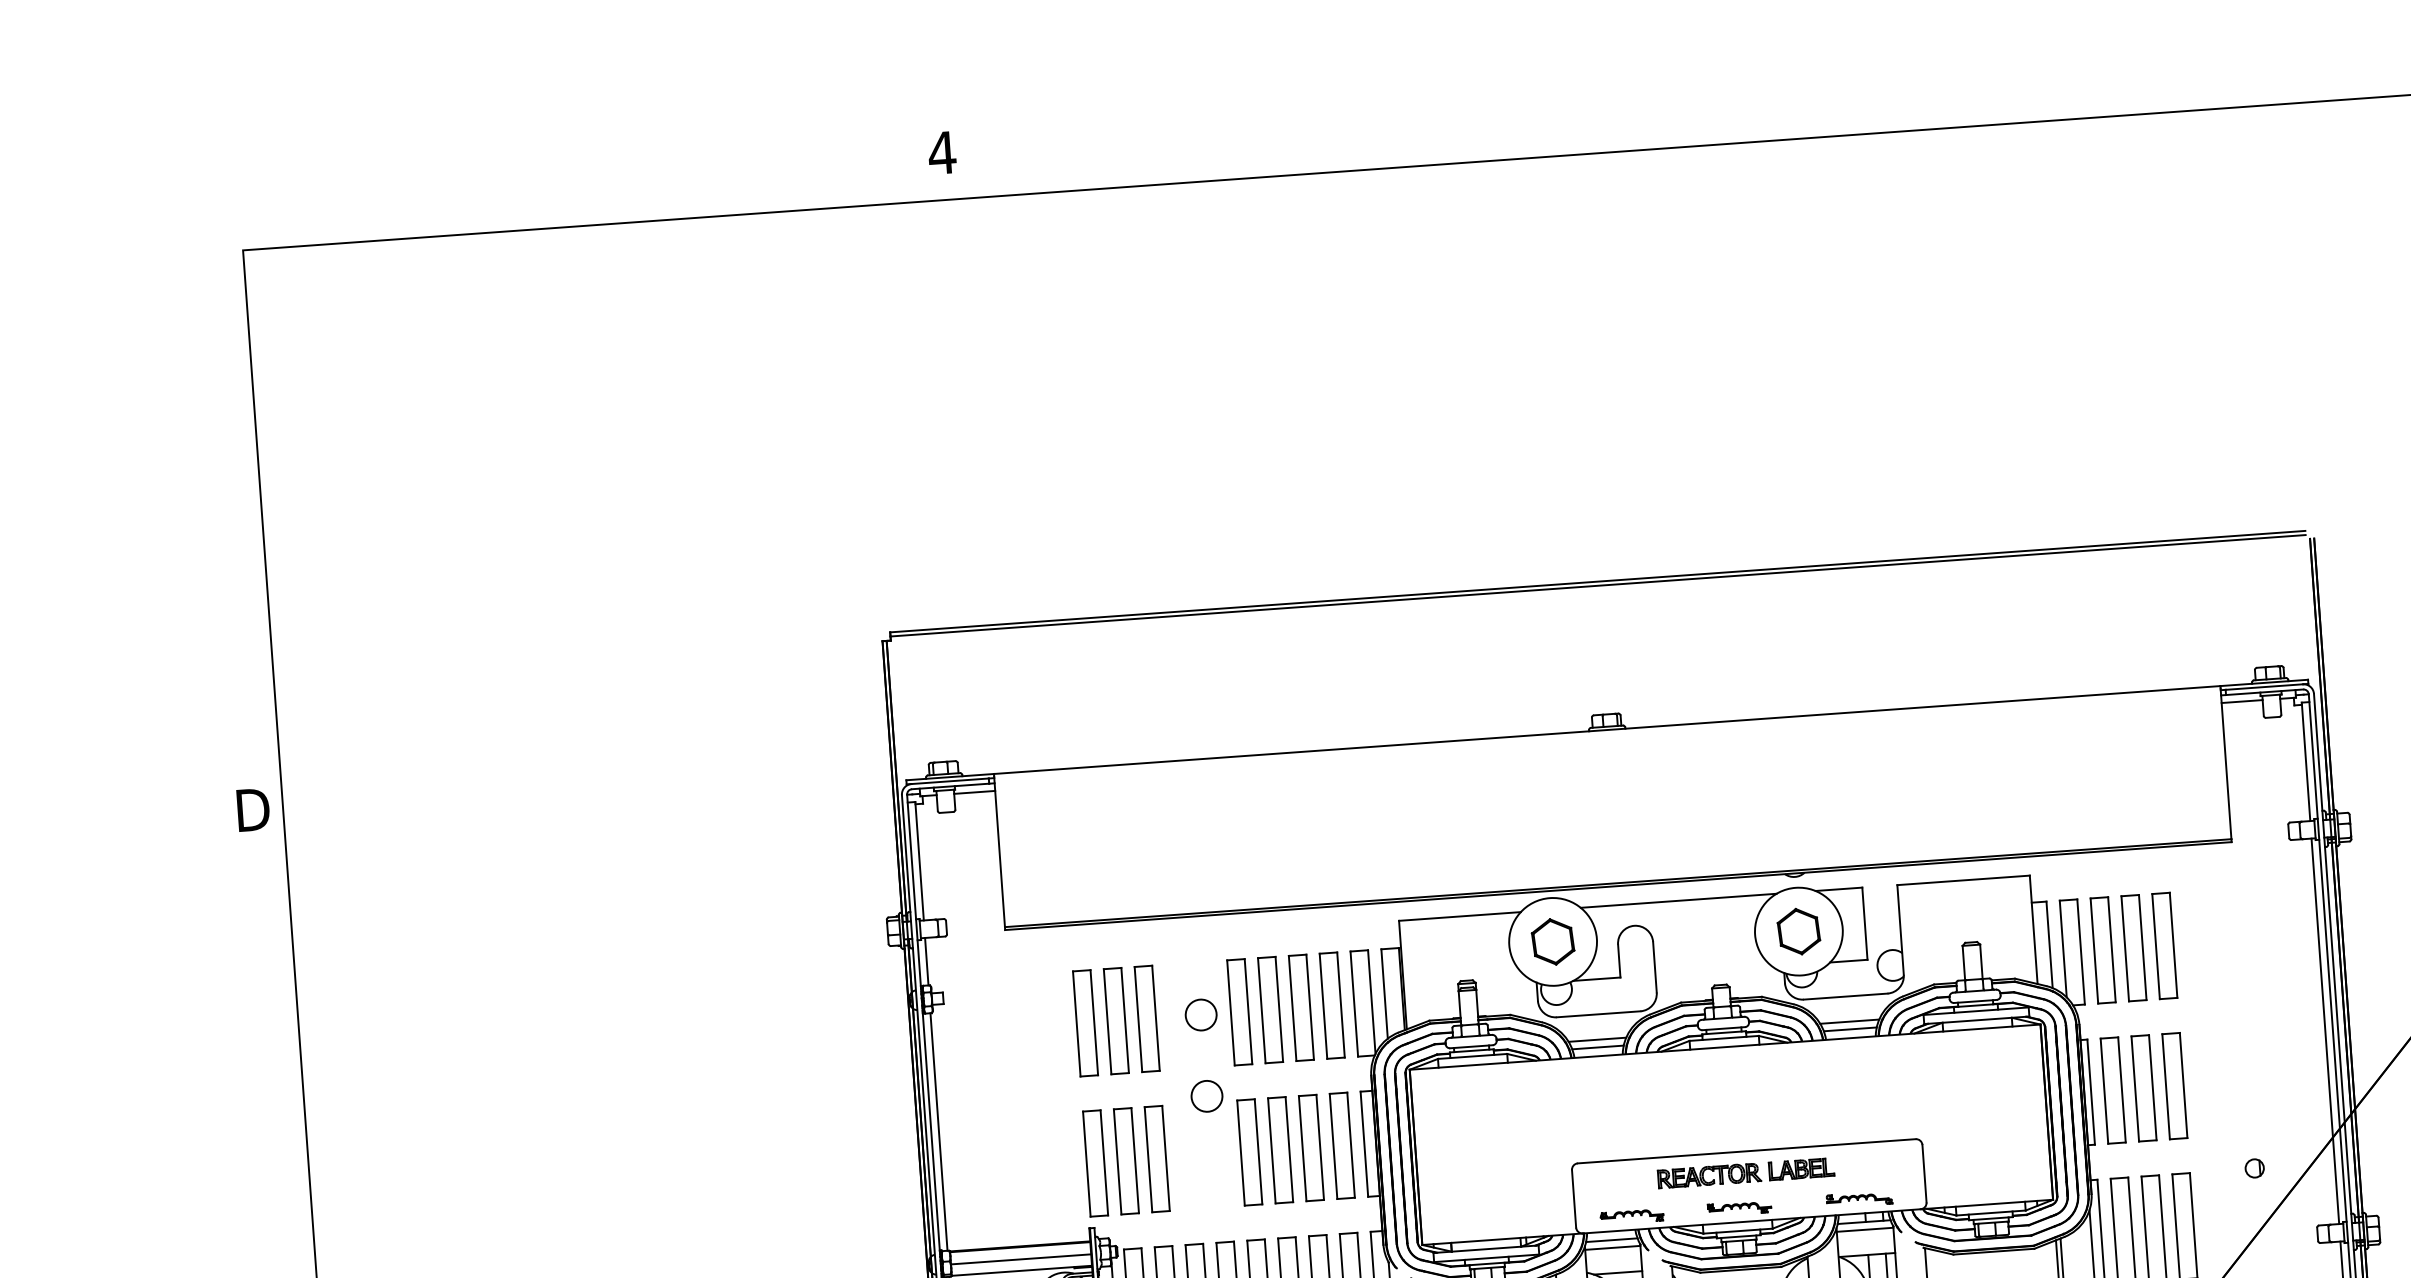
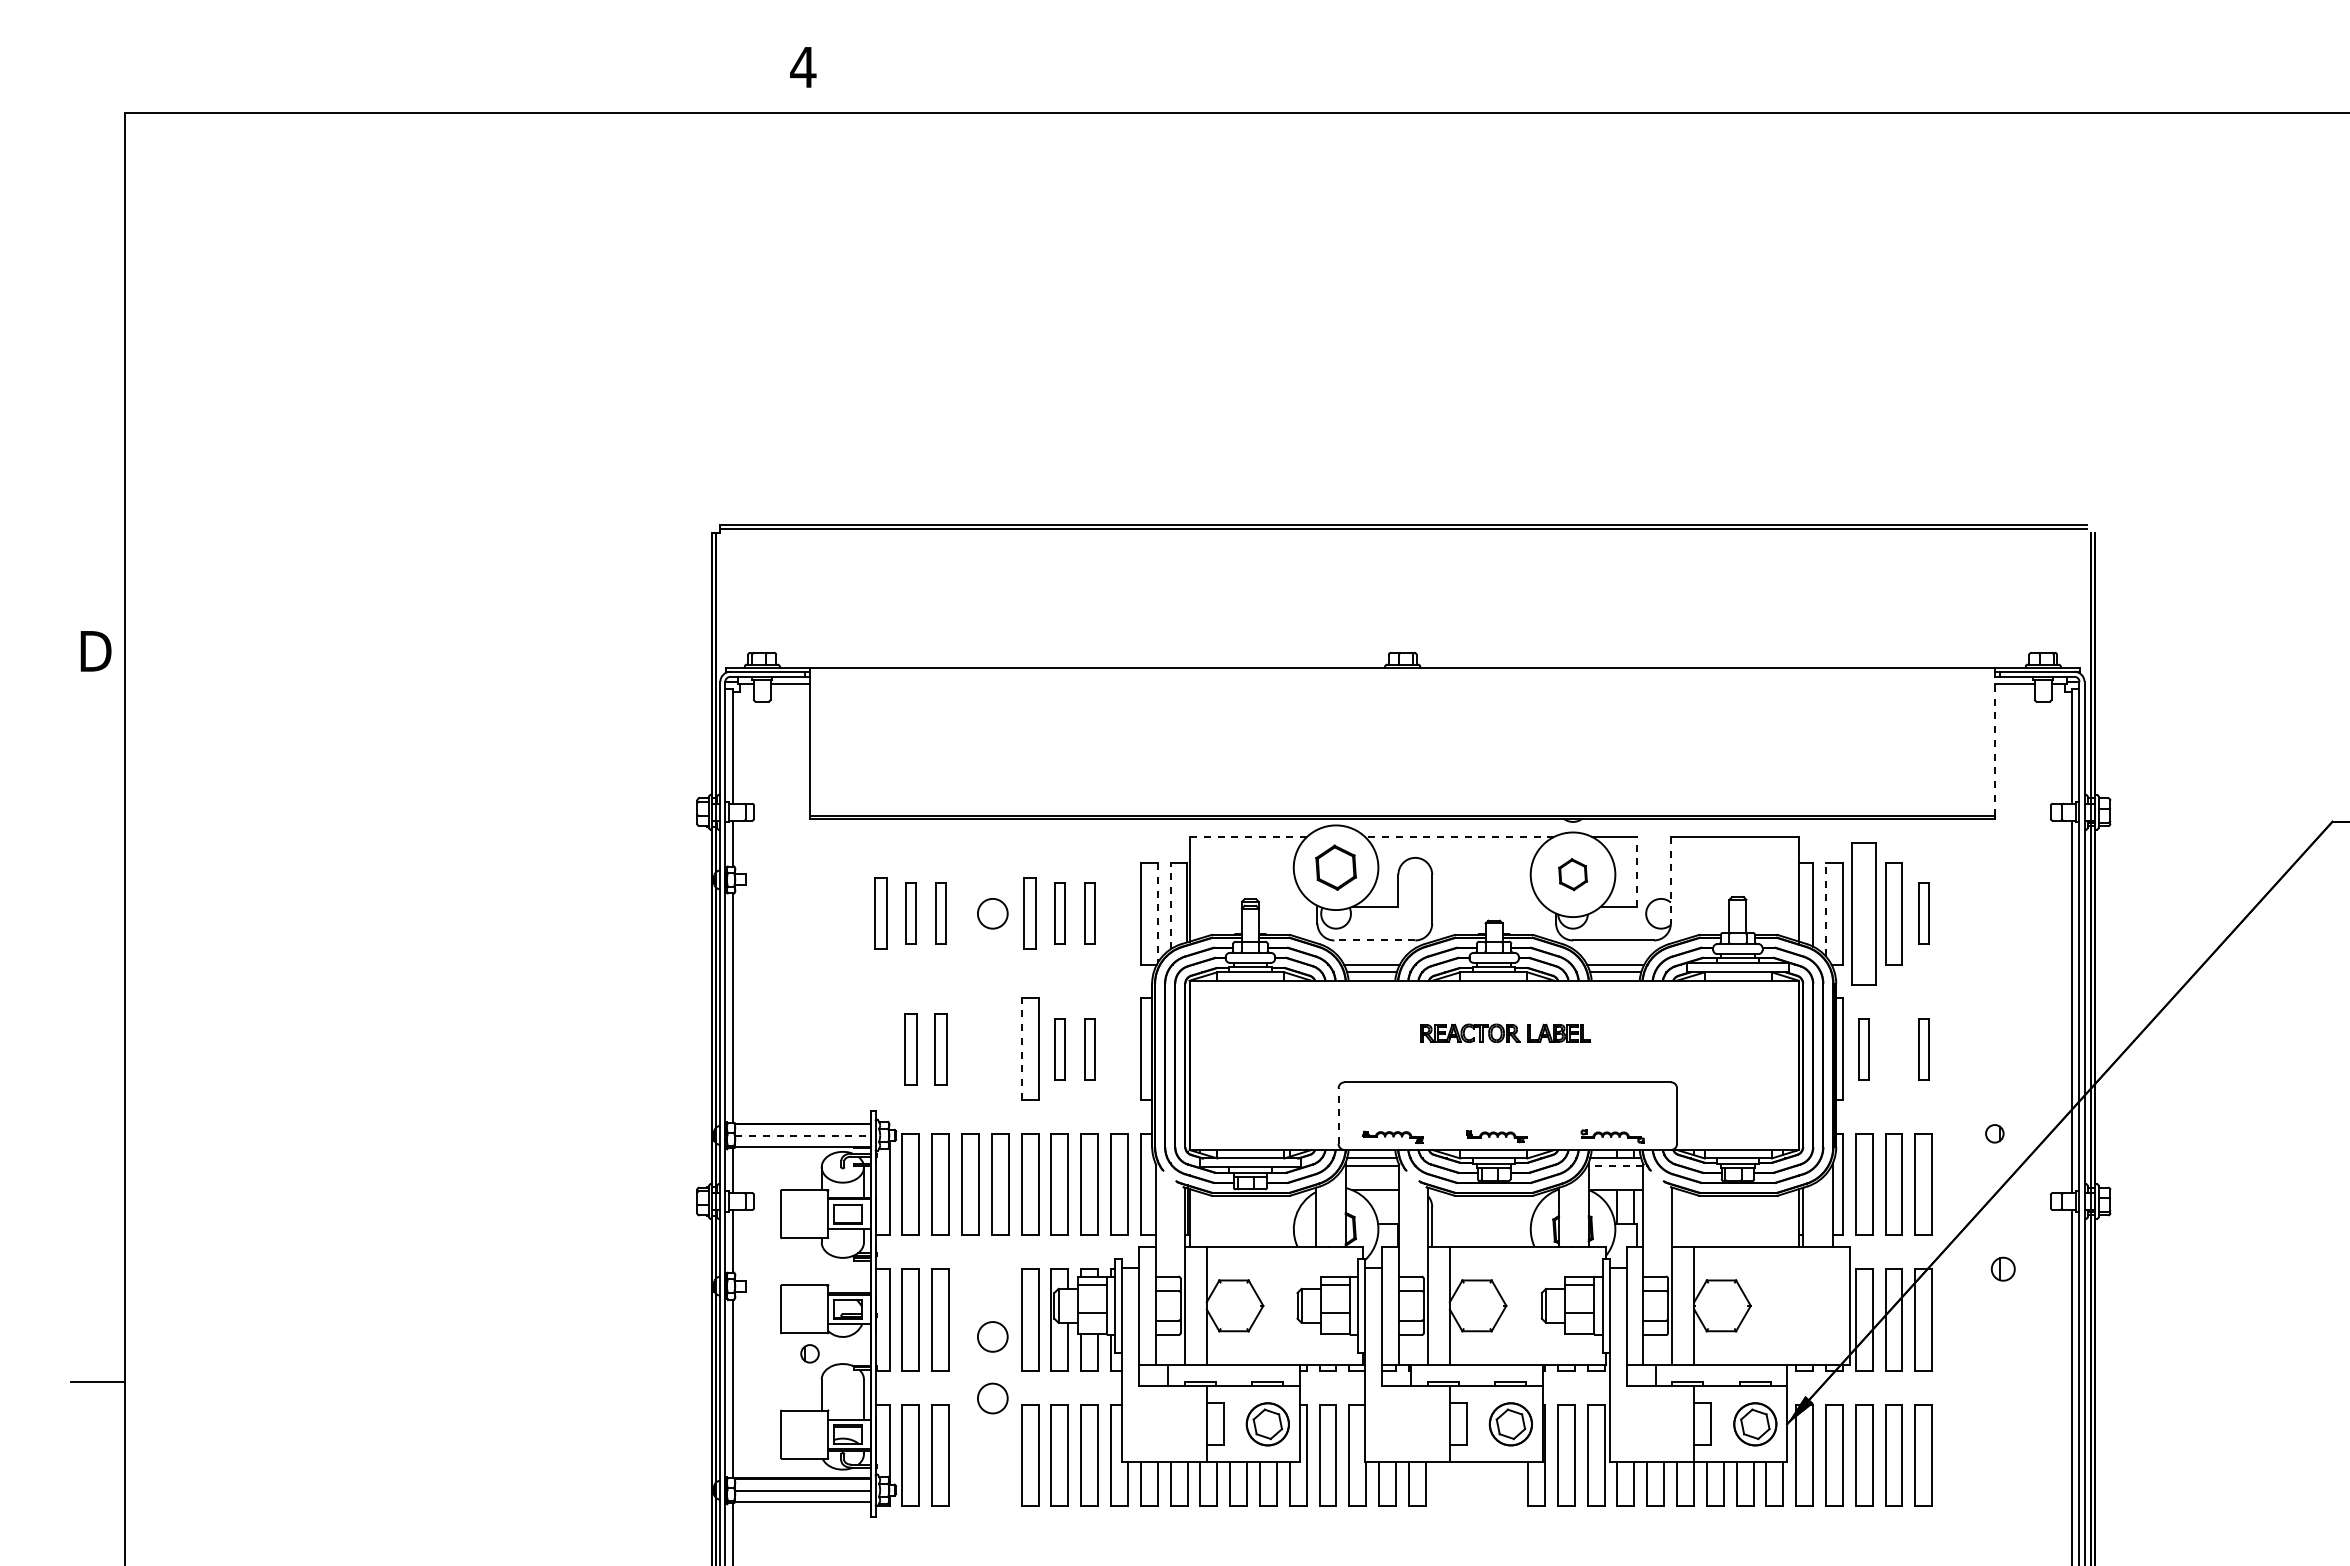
line: (2226, 763) -> (1995, 742), solid -> dashed
line: (1678, 900) -> (1459, 836), solid -> dashed
line: (1460, 916) -> (1248, 836), solid -> dashed
line: (1865, 923) -> (1637, 871), solid -> dashed
line: (1900, 930) -> (1670, 880), solid -> dashed
part: (1798, 931) -> (1572, 874), size x0.7
part: (2164, 945) -> (1923, 913), size x0.6
line: (2062, 948) -> (1825, 909), solid -> dashed
part: (2103, 950) -> (1864, 913), size x1.4
line: (1384, 993) -> (1170, 905), solid -> dashed
line: (1371, 1002) -> (1157, 913), solid -> dashed
part: (1332, 1005) -> (1119, 913), removed
part: (1301, 1007) -> (1089, 913), size x0.6
part: (1270, 1009) -> (1059, 913), size x0.6
part: (1240, 1011) -> (1030, 913), size x0.7
line: (1598, 1014) -> (1374, 940), solid -> dashed
part: (1146, 1018) -> (940, 913), size x0.6
part: (1115, 1020) -> (910, 913), size x0.6
part: (1085, 1023) -> (881, 913), size x0.7
part: (2174, 1085) -> (1923, 1048), size x0.6
part: (2143, 1087) -> (1893, 1048), removed
part: (2113, 1089) -> (1864, 1048), size x0.6
circle: (1206, 1096) -> (992, 992), removed
part: (1342, 1145) -> (1119, 1048), removed
part: (1311, 1147) -> (1089, 1048), size x0.6
part: (1280, 1149) -> (1059, 1048), size x0.6
line: (1240, 1153) -> (1021, 1049), solid -> dashed
part: (1157, 1158) -> (940, 1048), size x0.7
part: (1125, 1160) -> (910, 1048), size x0.7
part: (1095, 1162) -> (881, 1048), removed
part: (1745, 1172) -> (1505, 1032), moved
line: (1574, 1199) -> (1338, 1116), solid -> dashed
line: (1864, 1229) -> (1615, 1165), solid -> dashed
line: (1020, 1259) -> (802, 1136), solid -> dashed

